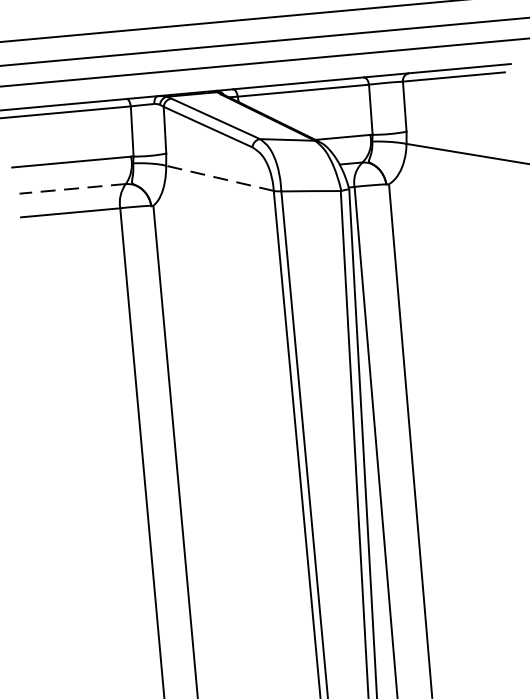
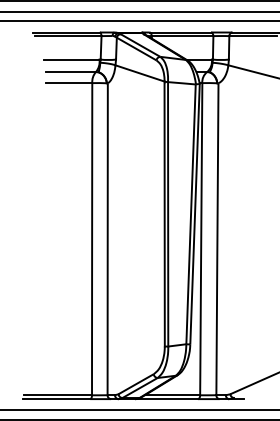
line: (221, 178) -> (140, 73), dashed -> solid
line: (71, 189) -> (70, 72), dashed -> solid

